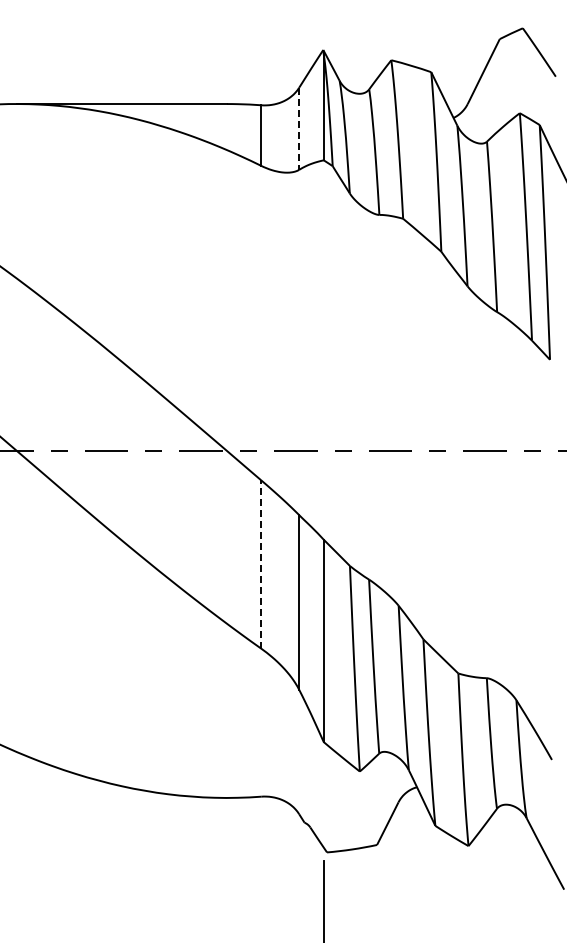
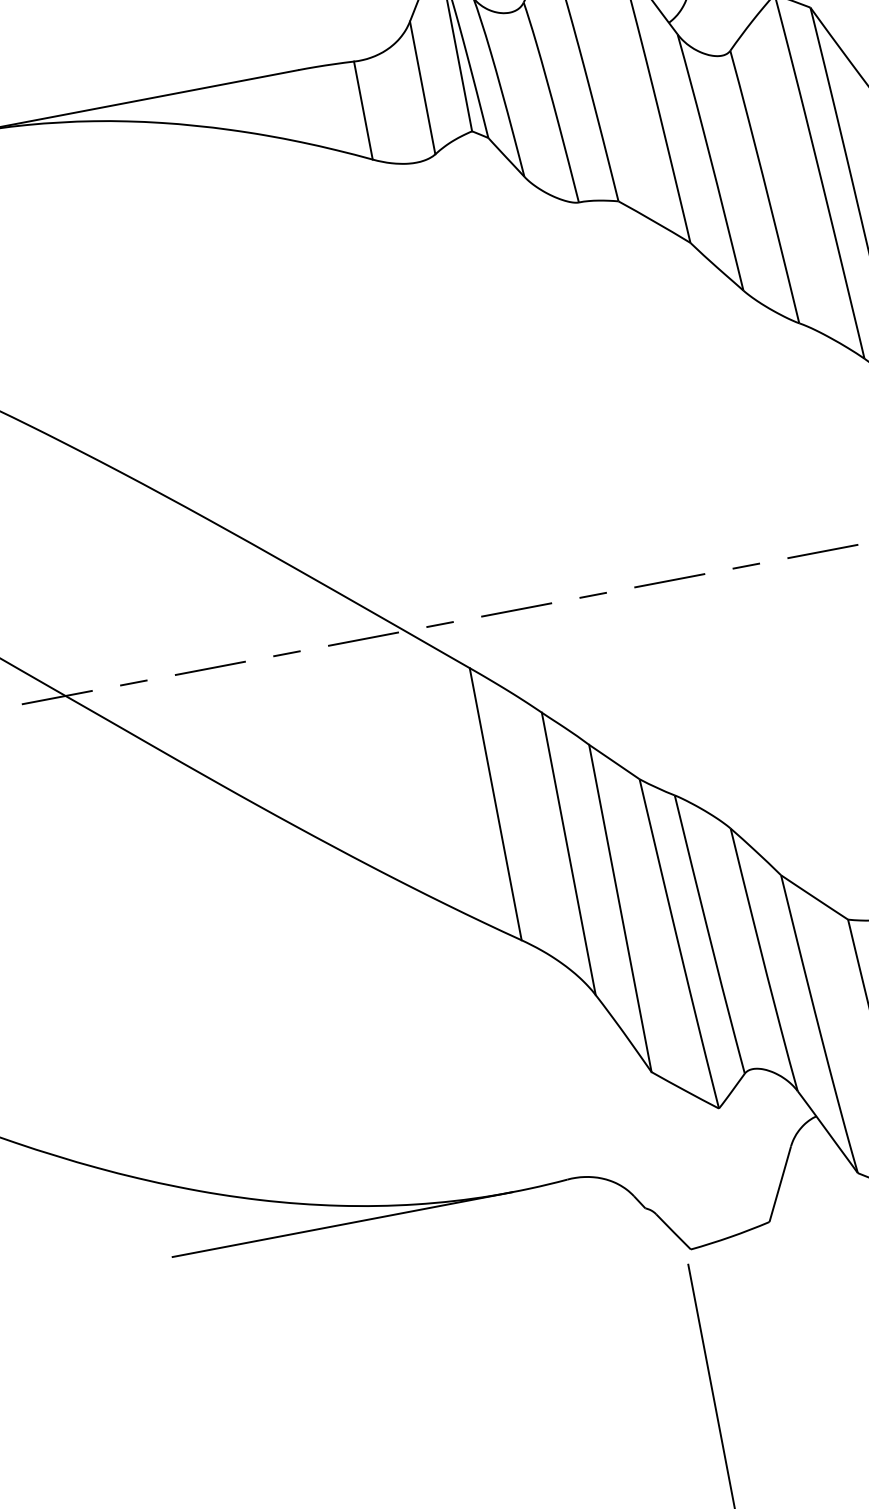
line: (299, 129) -> (423, 88), dashed -> solid
line: (261, 564) -> (496, 804), dashed -> solid
line: (121, 797) -> (341, 1224), added

